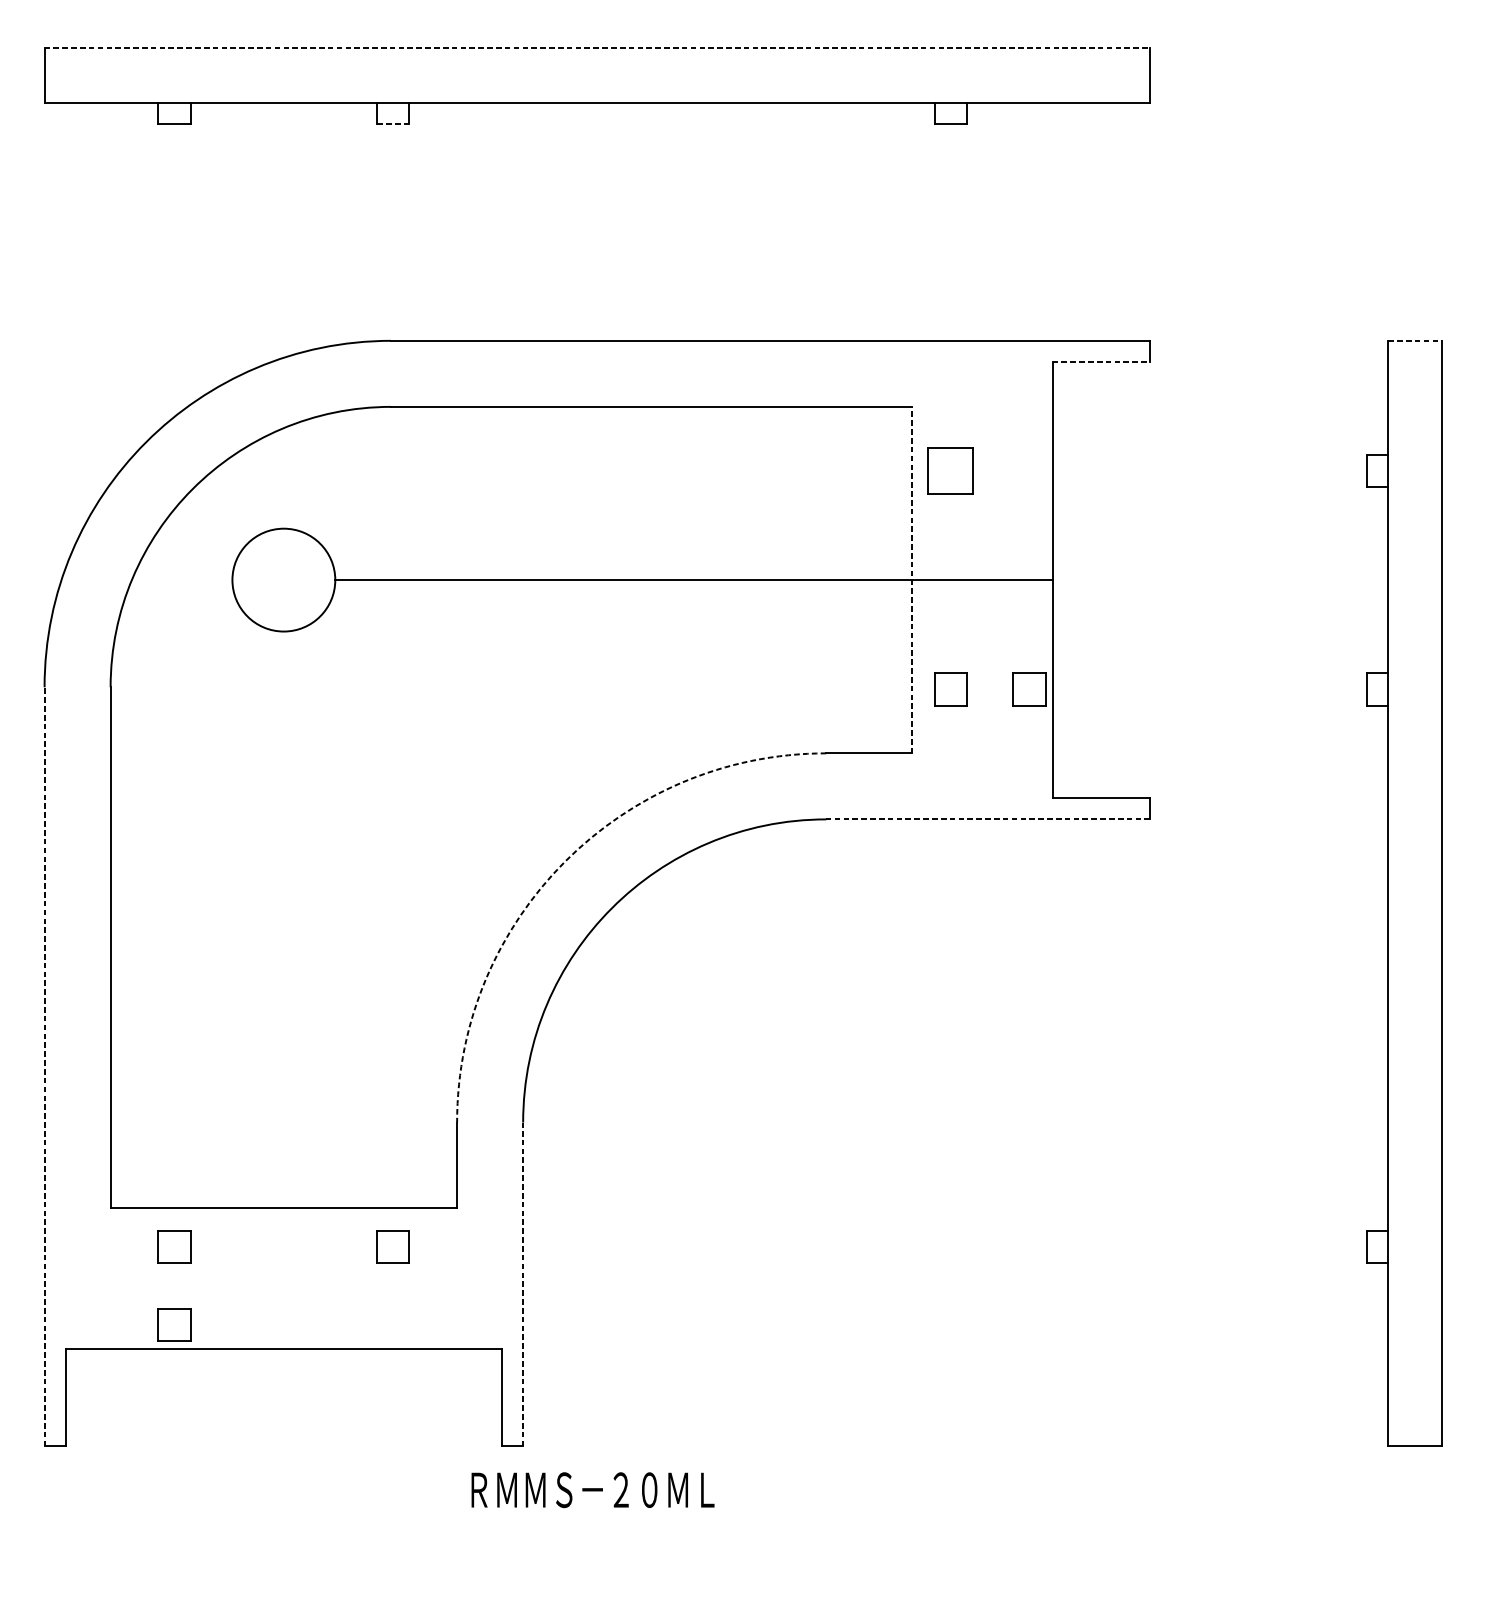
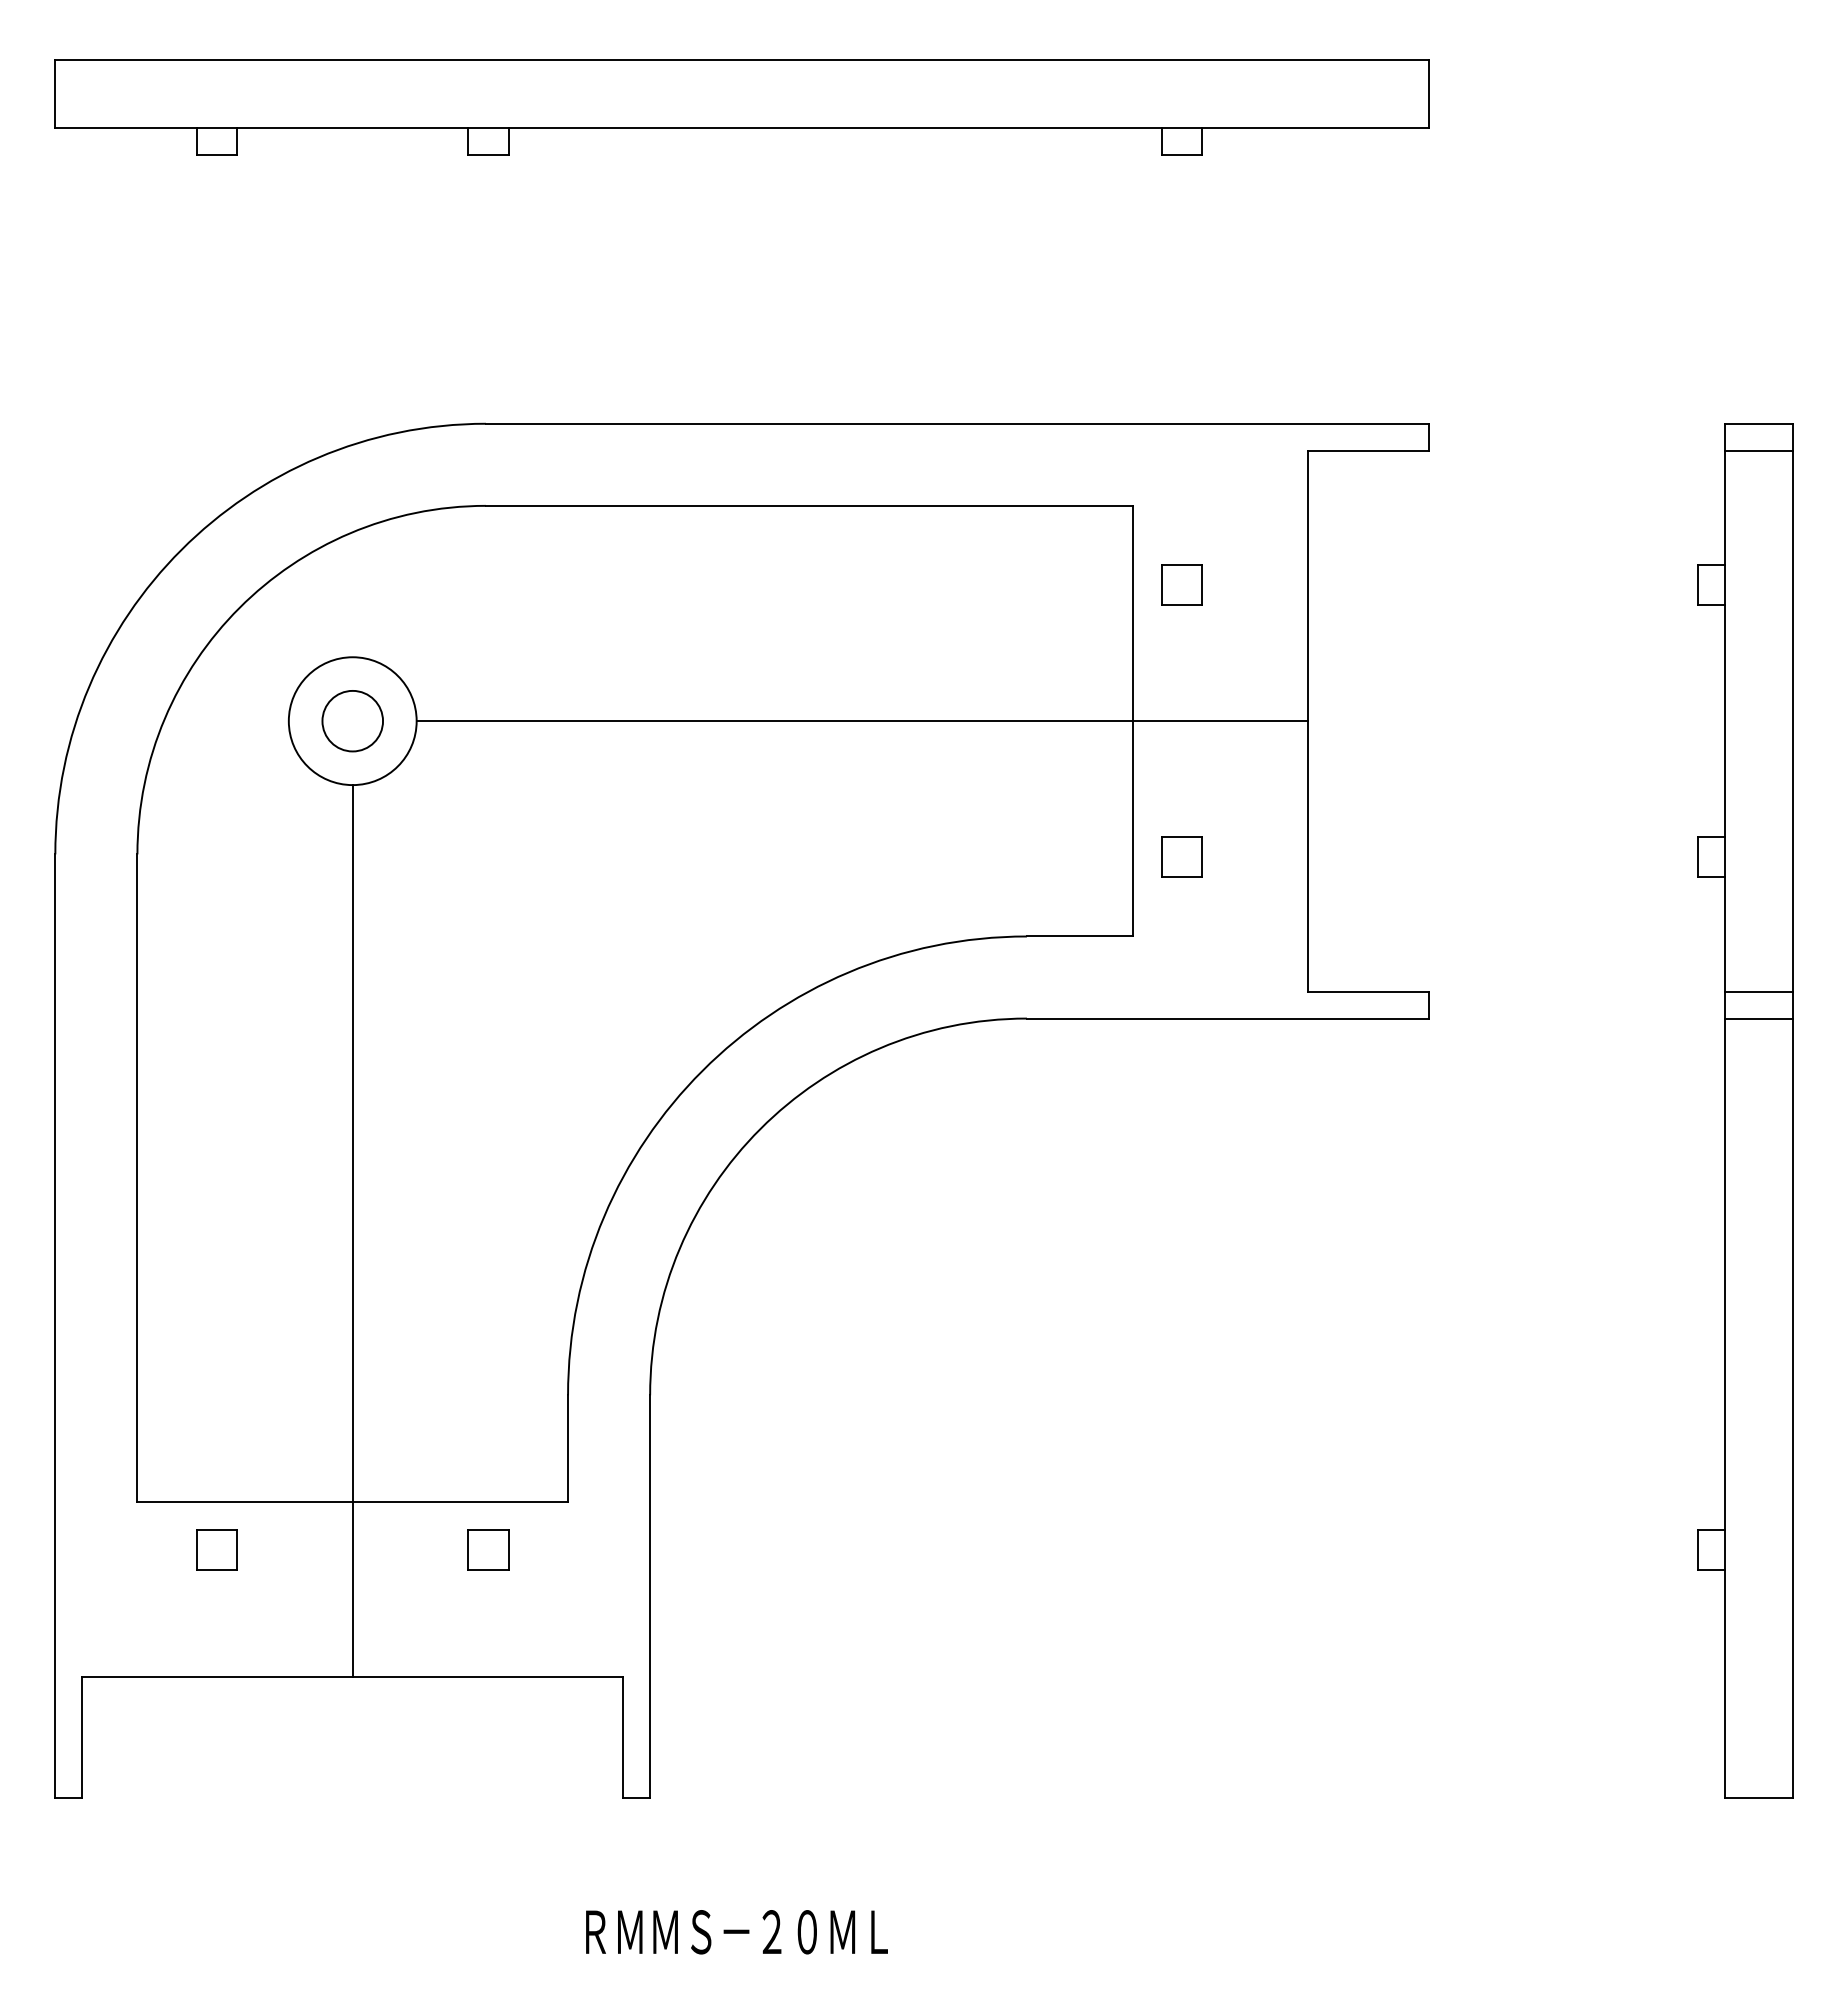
line: (597, 48) -> (742, 60), dashed -> solid
line: (393, 124) -> (488, 154), dashed -> solid
line: (1414, 340) -> (1758, 423), dashed -> solid
line: (1101, 362) -> (1368, 450), dashed -> solid
line: (1414, 362) -> (1758, 450), added
part: (950, 470) -> (1181, 584), size x0.71
line: (912, 579) -> (1133, 720), dashed -> solid
circle: (283, 580) -> (352, 721), added
part: (1029, 689) -> (1279, 856), removed
line: (1414, 797) -> (1758, 991), added
line: (987, 819) -> (1227, 1018), dashed -> solid
line: (1414, 819) -> (1758, 1018), added
arc: (565, 861) -> (702, 1070), dashed -> solid
line: (283, 989) -> (352, 1230), added
line: (44, 1067) -> (55, 1326), dashed -> solid
line: (523, 1284) -> (650, 1596), dashed -> solid
part: (174, 1324) -> (216, 1646), removed
text: (592, 1490) -> (736, 1932), moved

